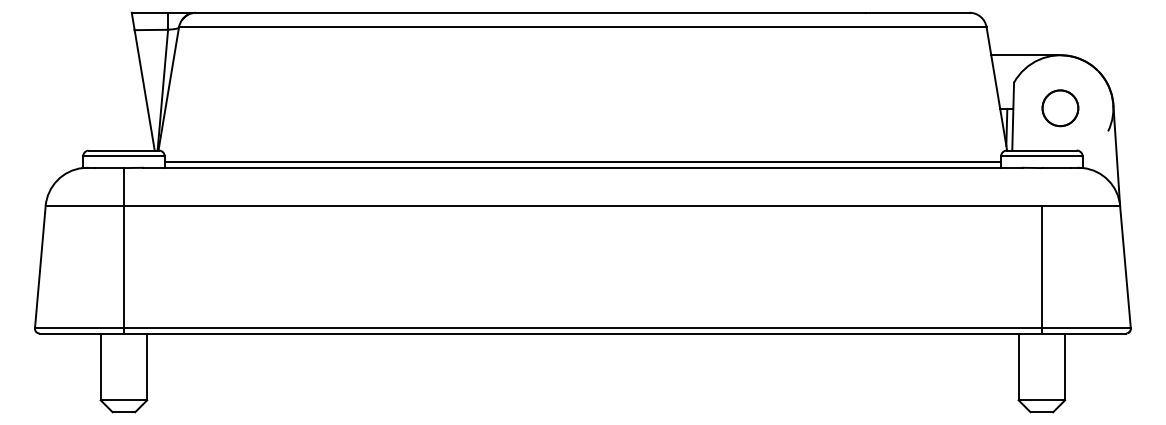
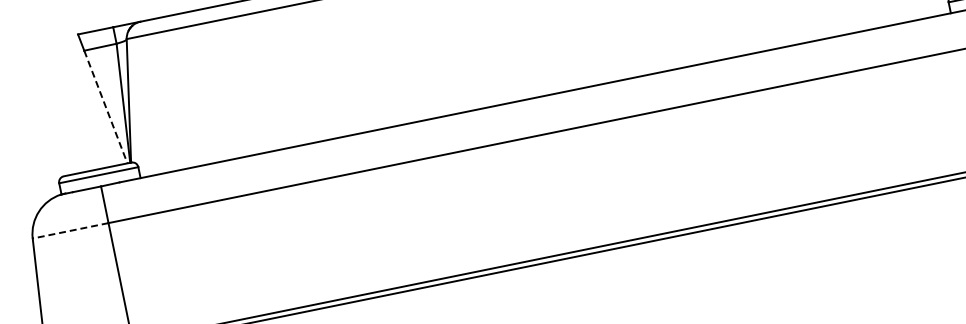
line: (144, 90) -> (105, 107), solid -> dashed
line: (582, 161) -> (544, 89), removed
line: (84, 205) -> (70, 230), solid -> dashed

